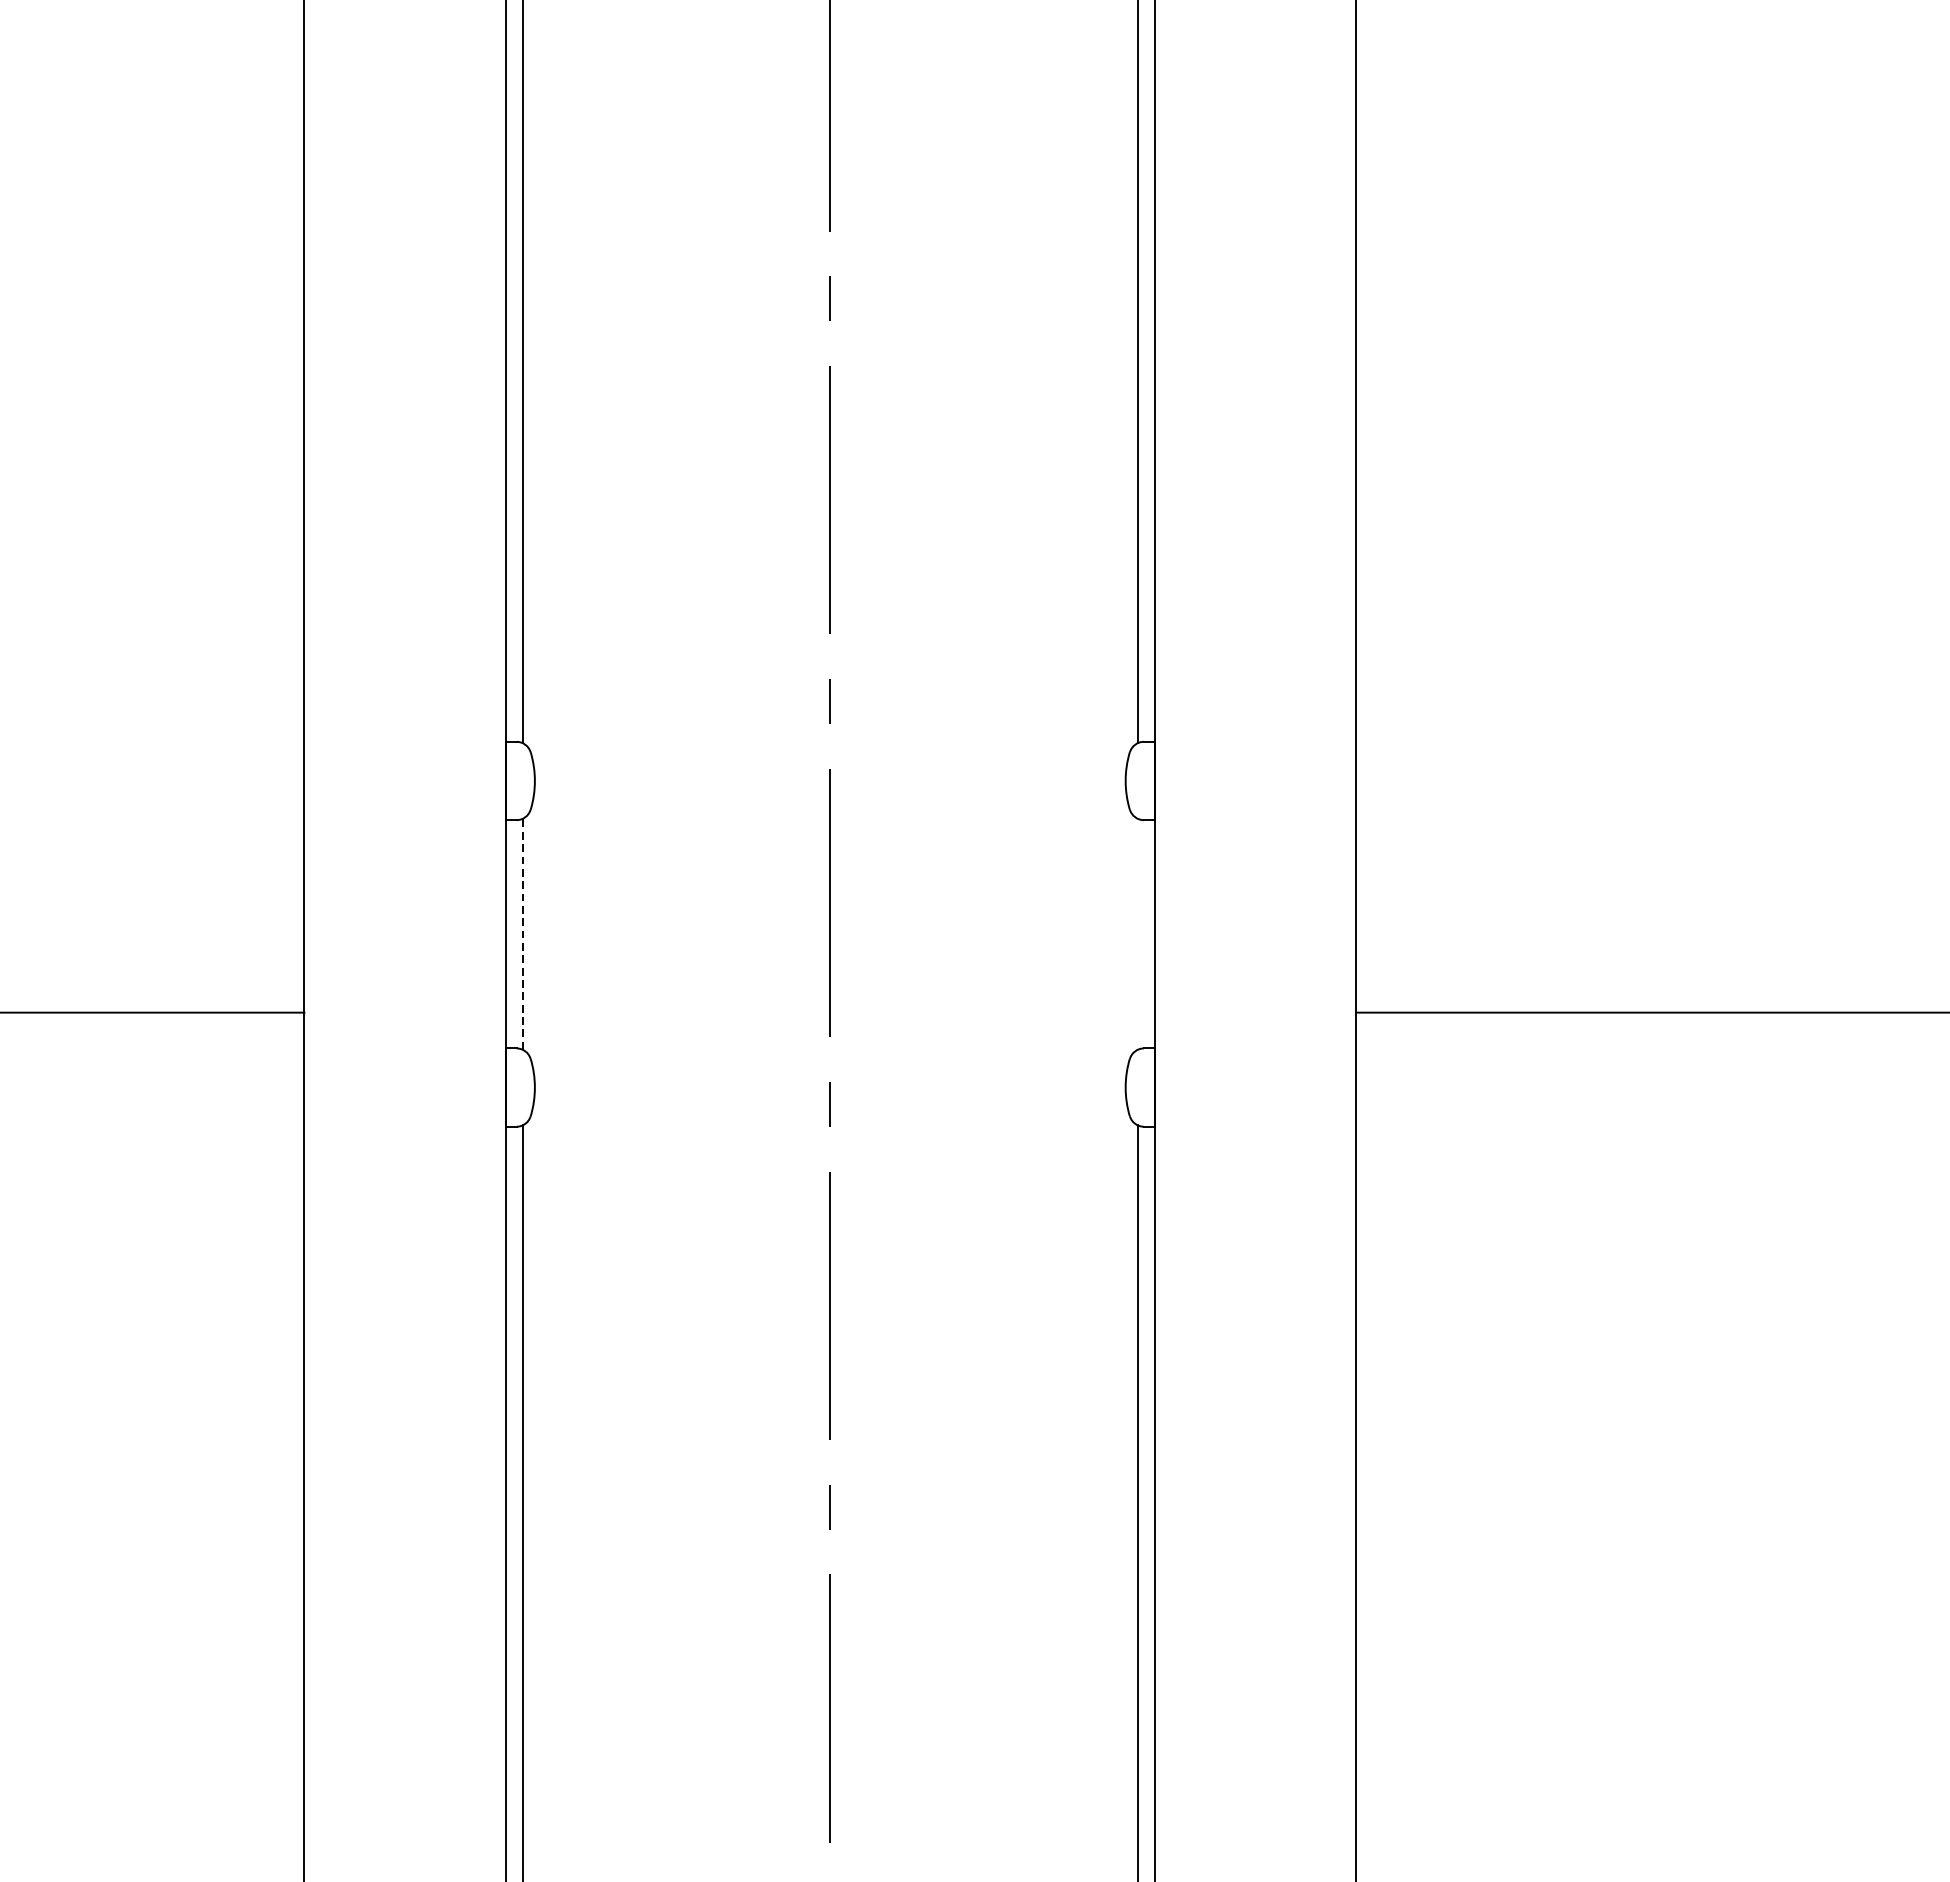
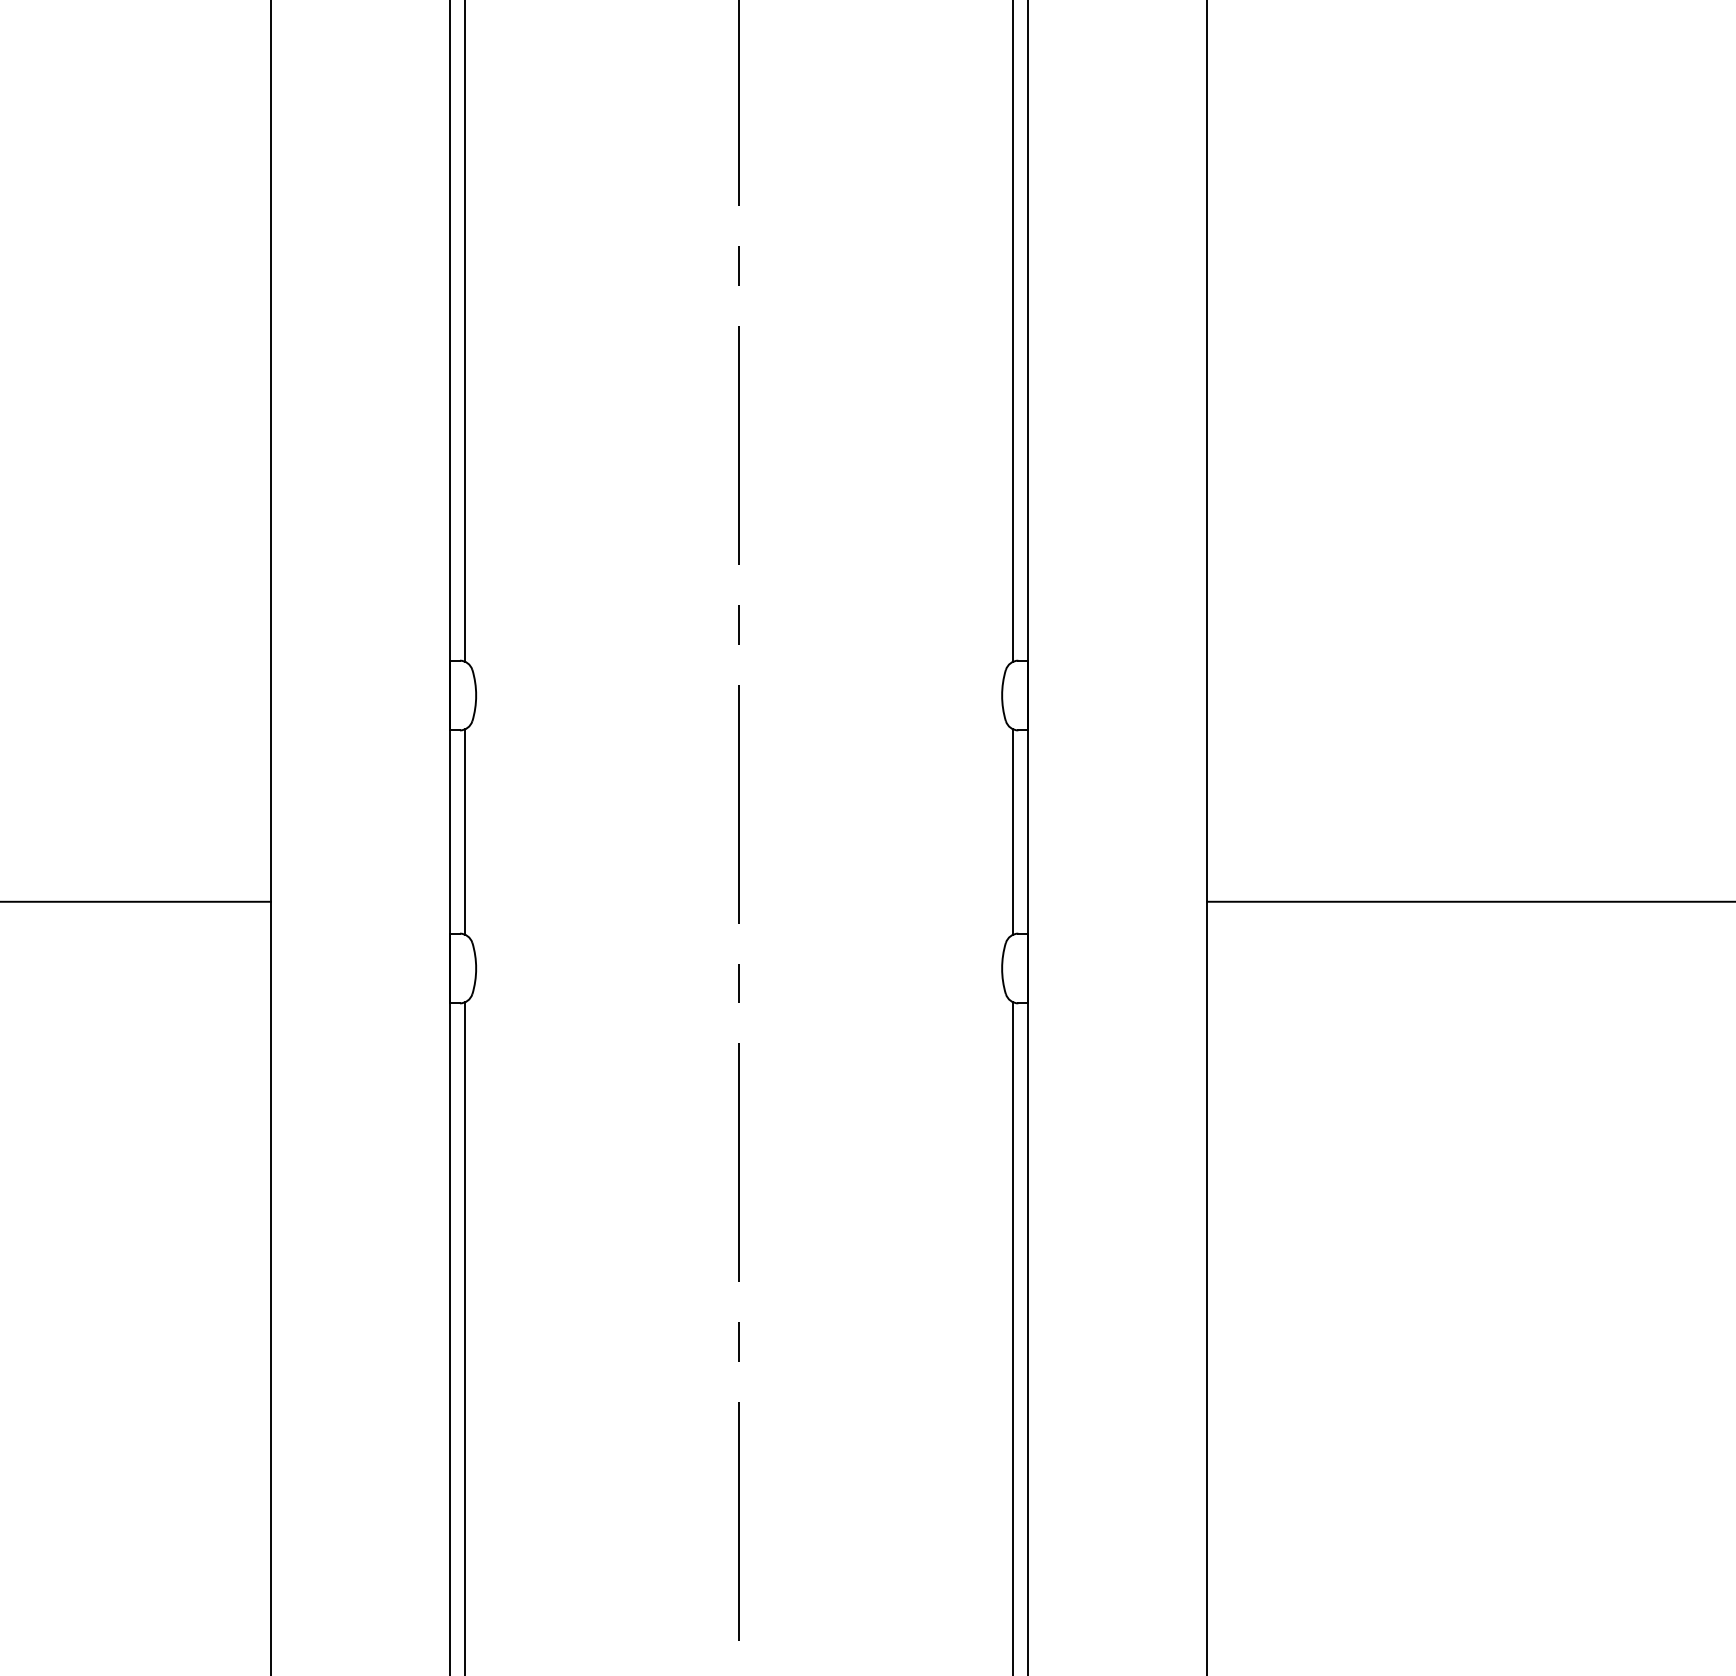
line: (1138, 933) -> (1013, 831), added
line: (522, 934) -> (465, 832), dashed -> solid

